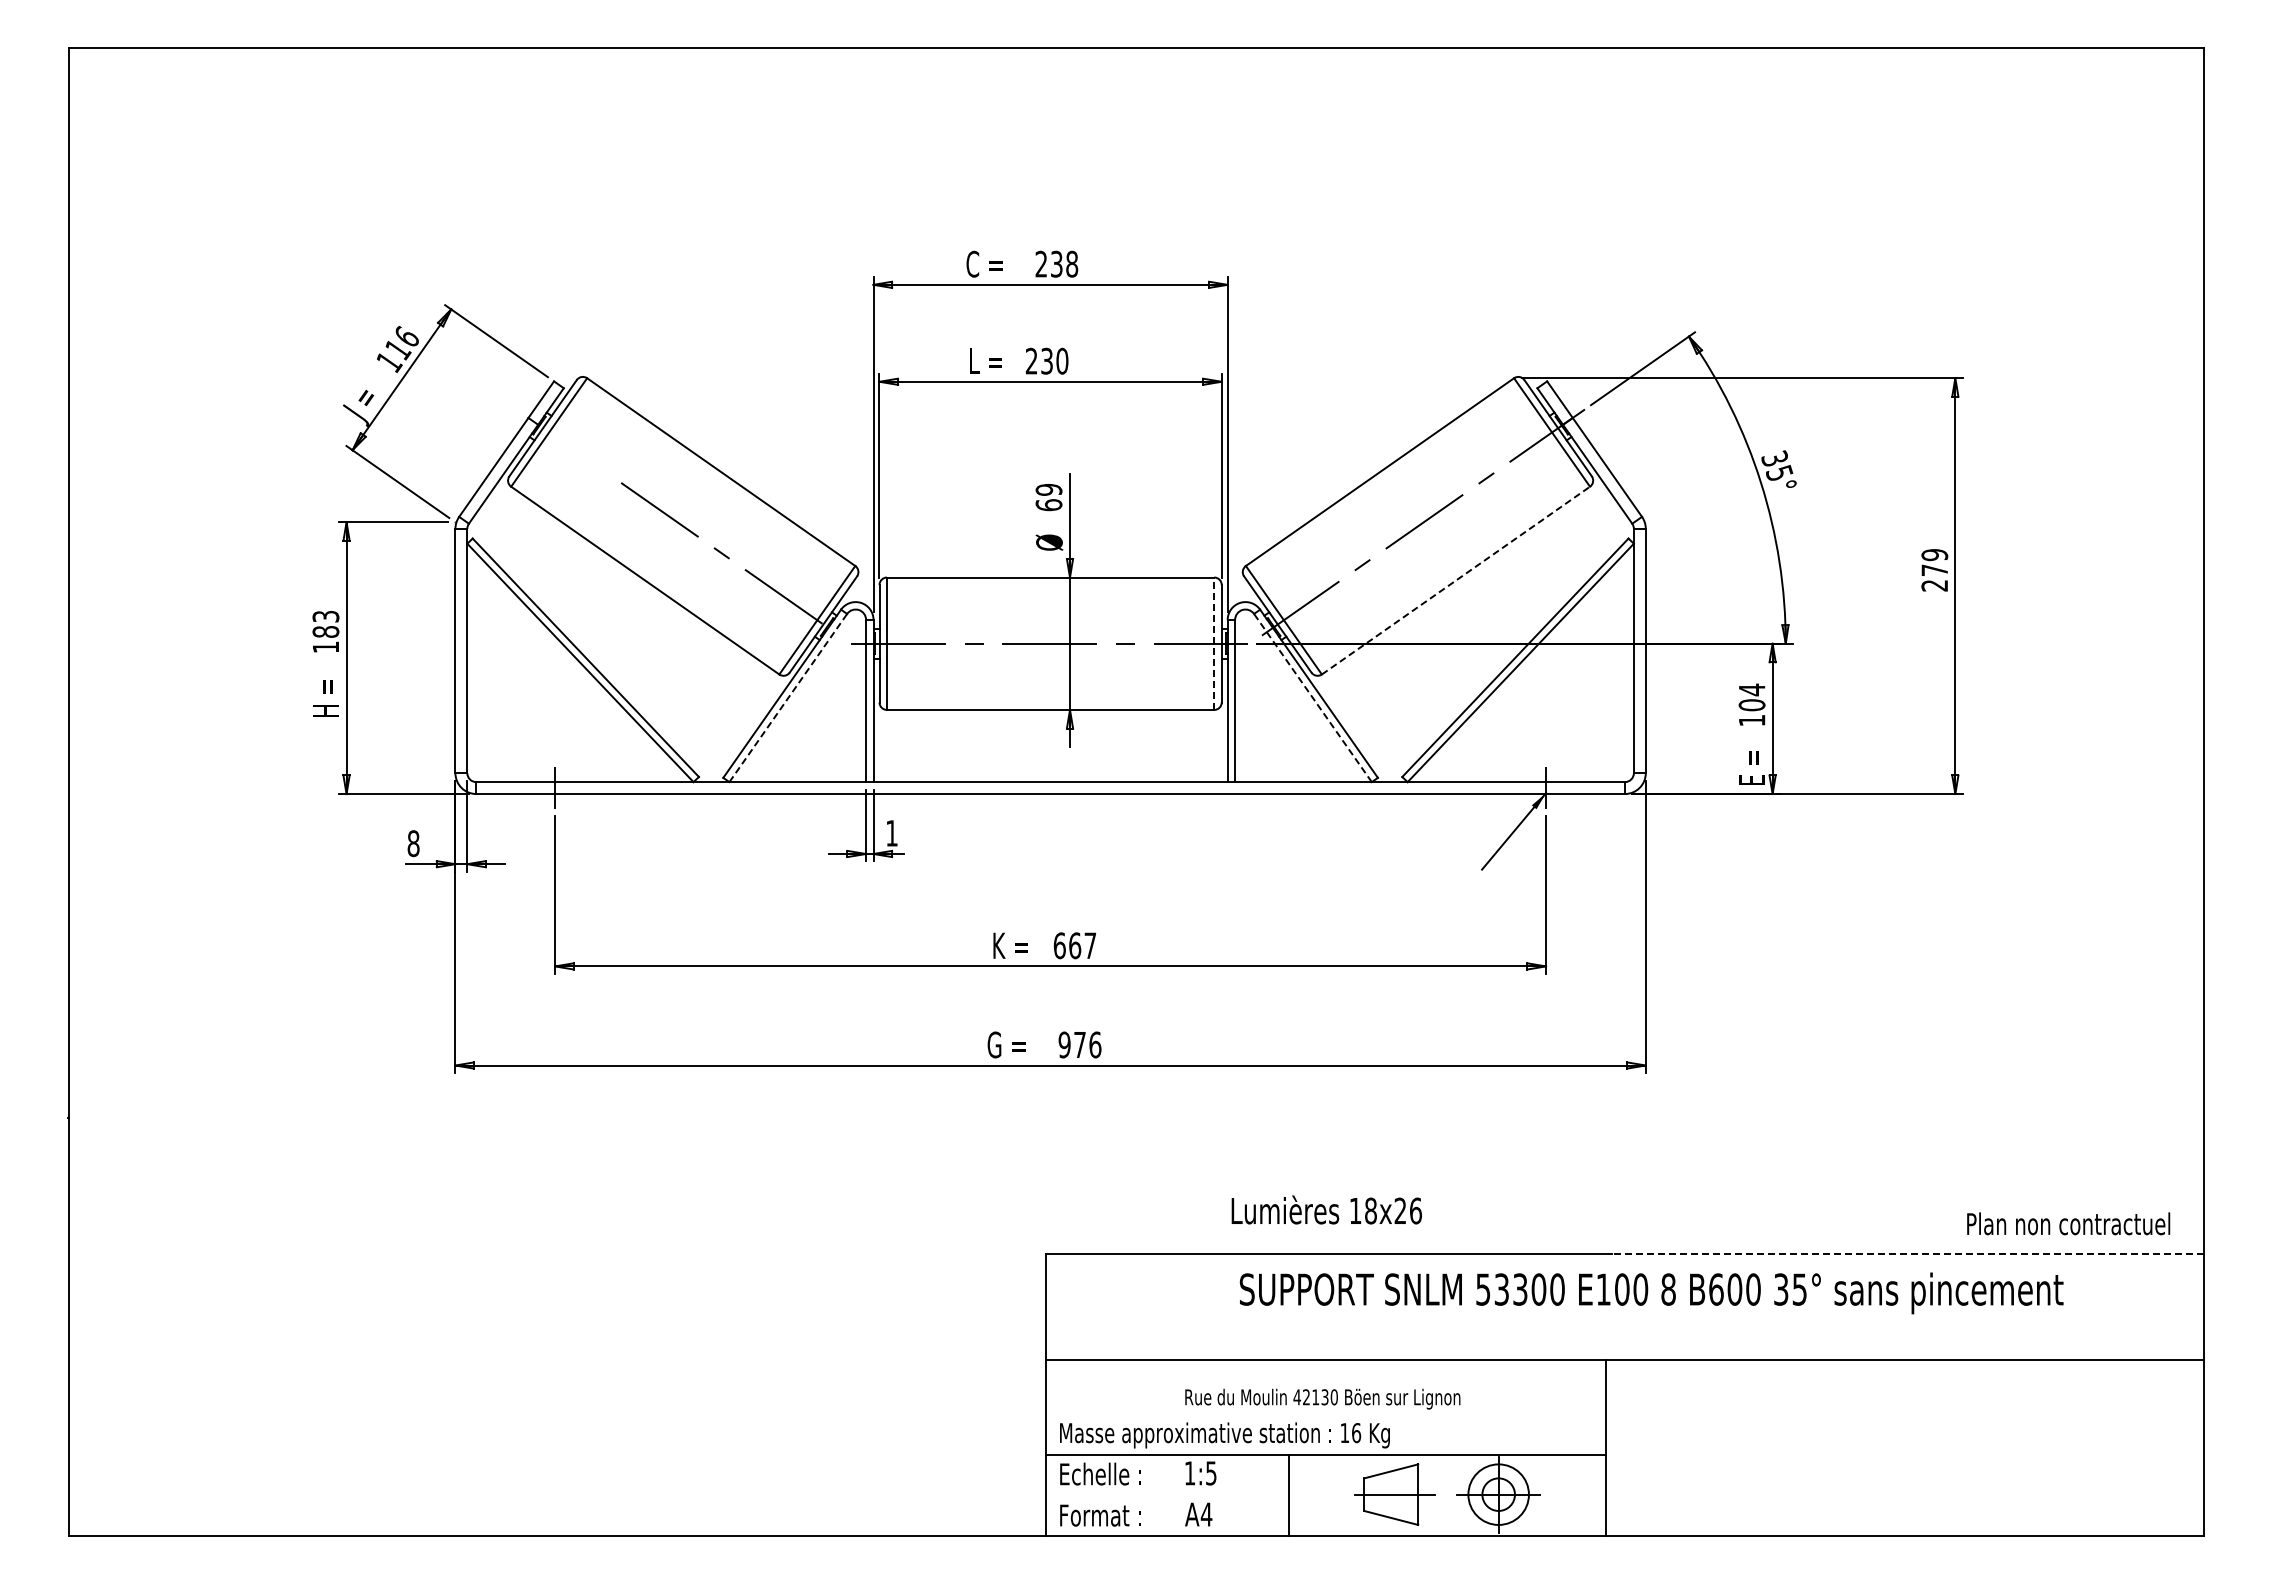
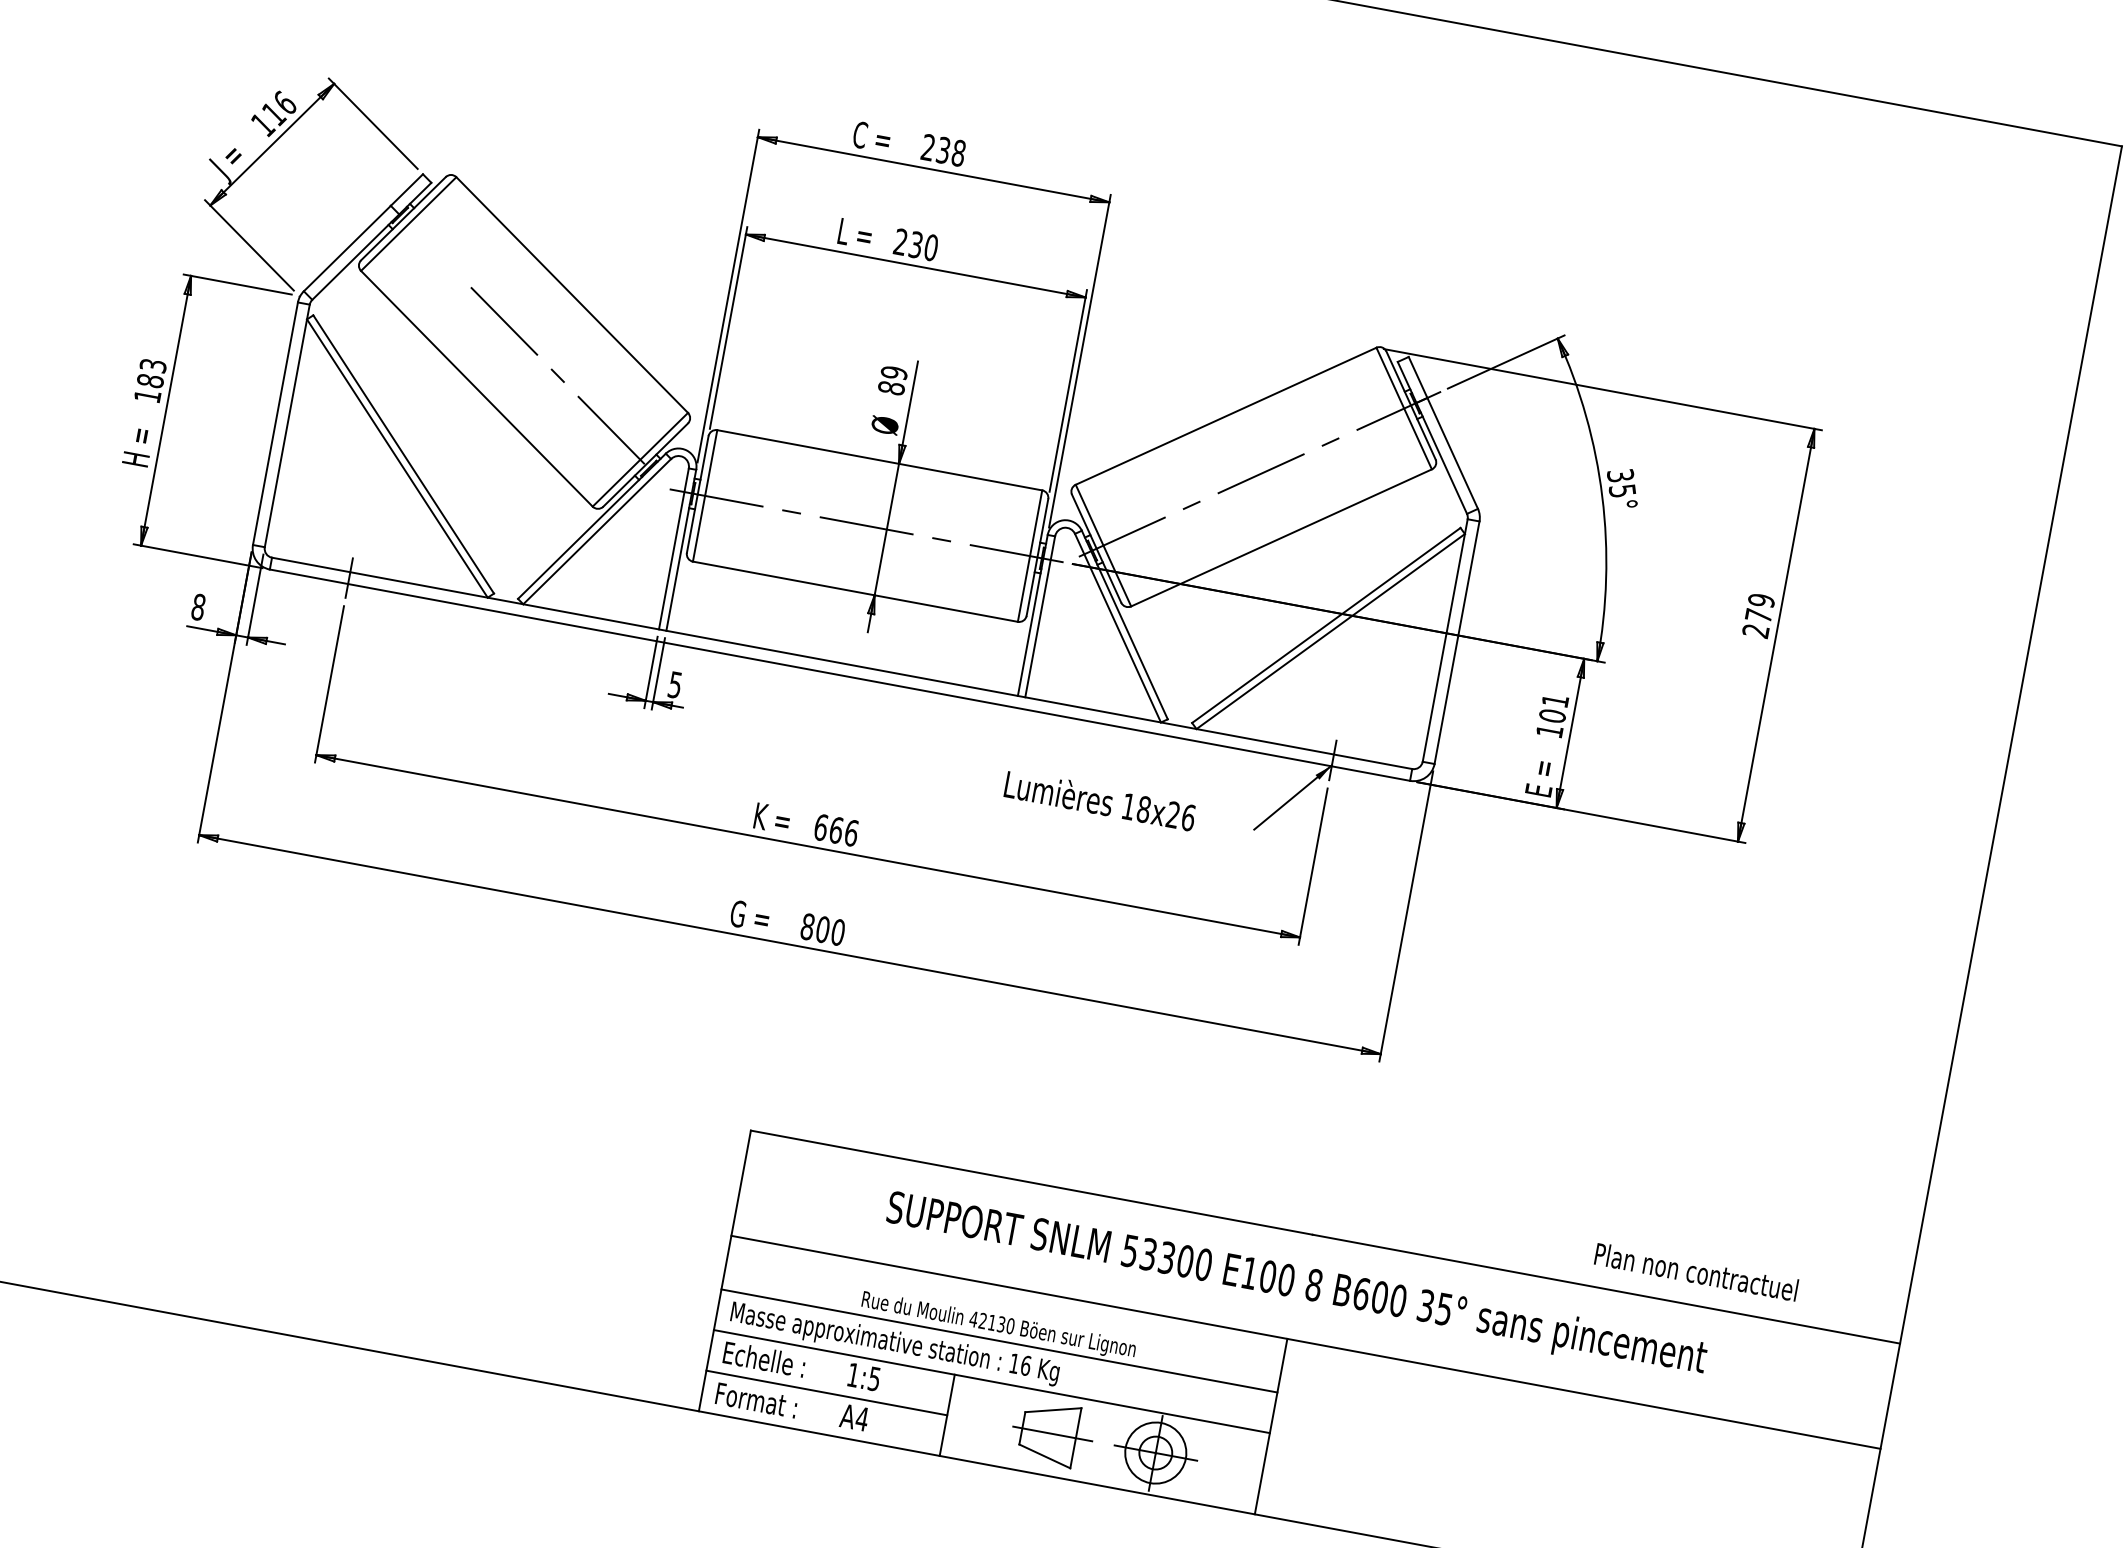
text: (1048, 505) -> (890, 388), 69 -> 89
line: (1455, 580) -> (1281, 537), dashed -> solid
line: (1214, 643) -> (1030, 555), dashed -> solid
text: (1752, 689) -> (1555, 700), 104 -> 101
line: (788, 698) -> (597, 532), dashed -> solid
line: (1312, 698) -> (1117, 628), dashed -> solid
text: (891, 833) -> (674, 685), 1 -> 5
text: (1090, 945) -> (851, 832), 667 -> 666
text: (1079, 1044) -> (822, 929), 976 -> 800
text: (1326, 1209) -> (1100, 799), moved
text: (2068, 1223) -> (1696, 1271), moved
line: (1907, 1253) -> (1605, 1288), dashed -> solid
text: (1651, 1293) -> (1296, 1285), moved
line: (1326, 1413) -> (999, 1340), added
line: (1167, 1495) -> (826, 1392), added

